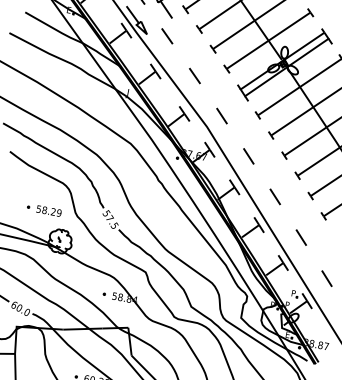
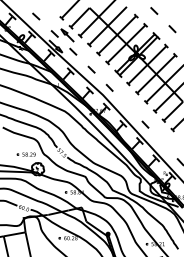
line: (248, 156) -> (127, 106), removed
line: (300, 237) -> (162, 143), removed

